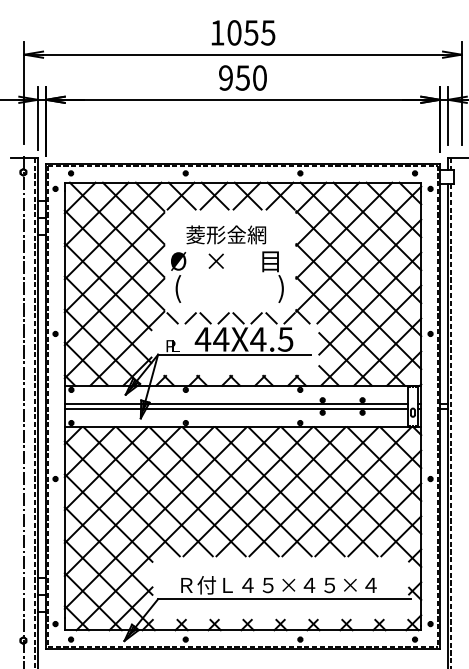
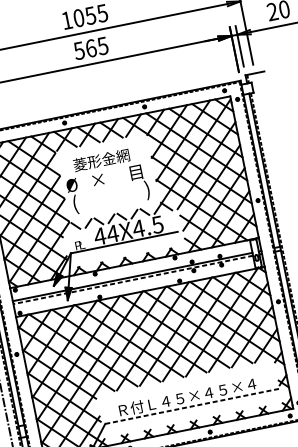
text: (242, 77) -> (90, 48), 950 -> 565
line: (236, 408) -> (133, 279), solid -> dashed
line: (284, 599) -> (193, 406), solid -> dashed

